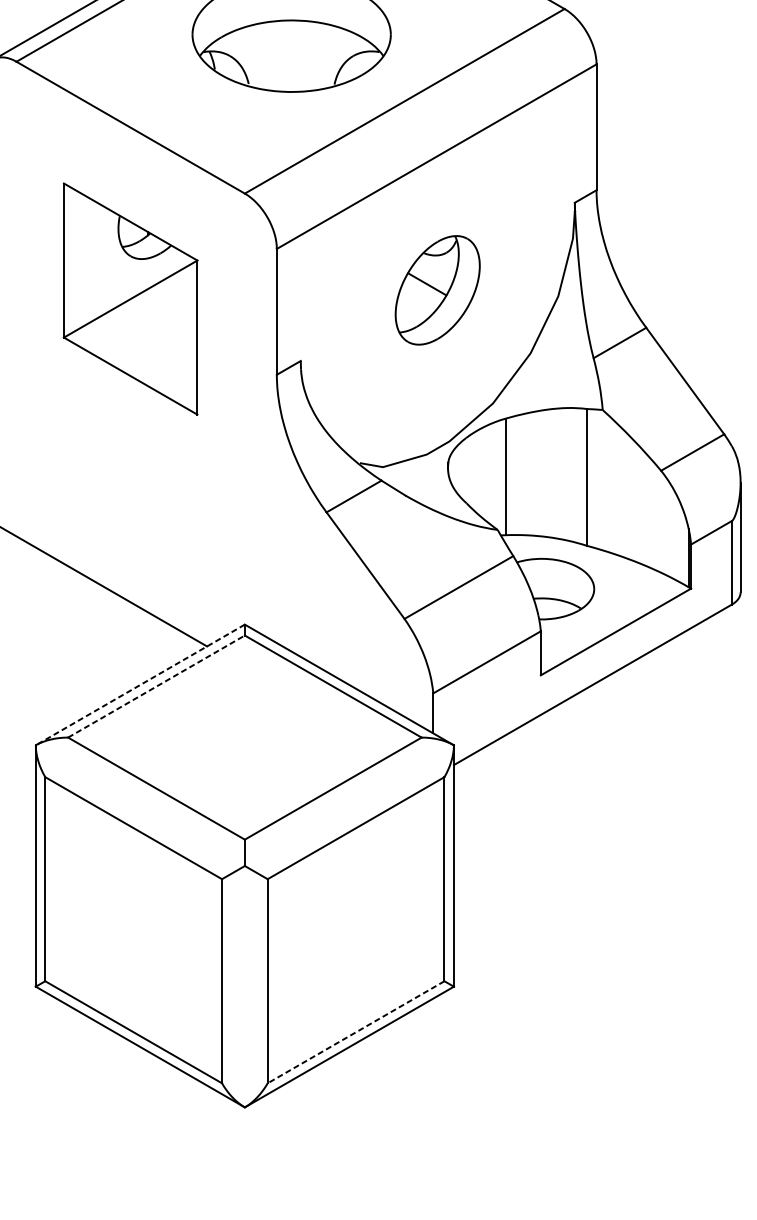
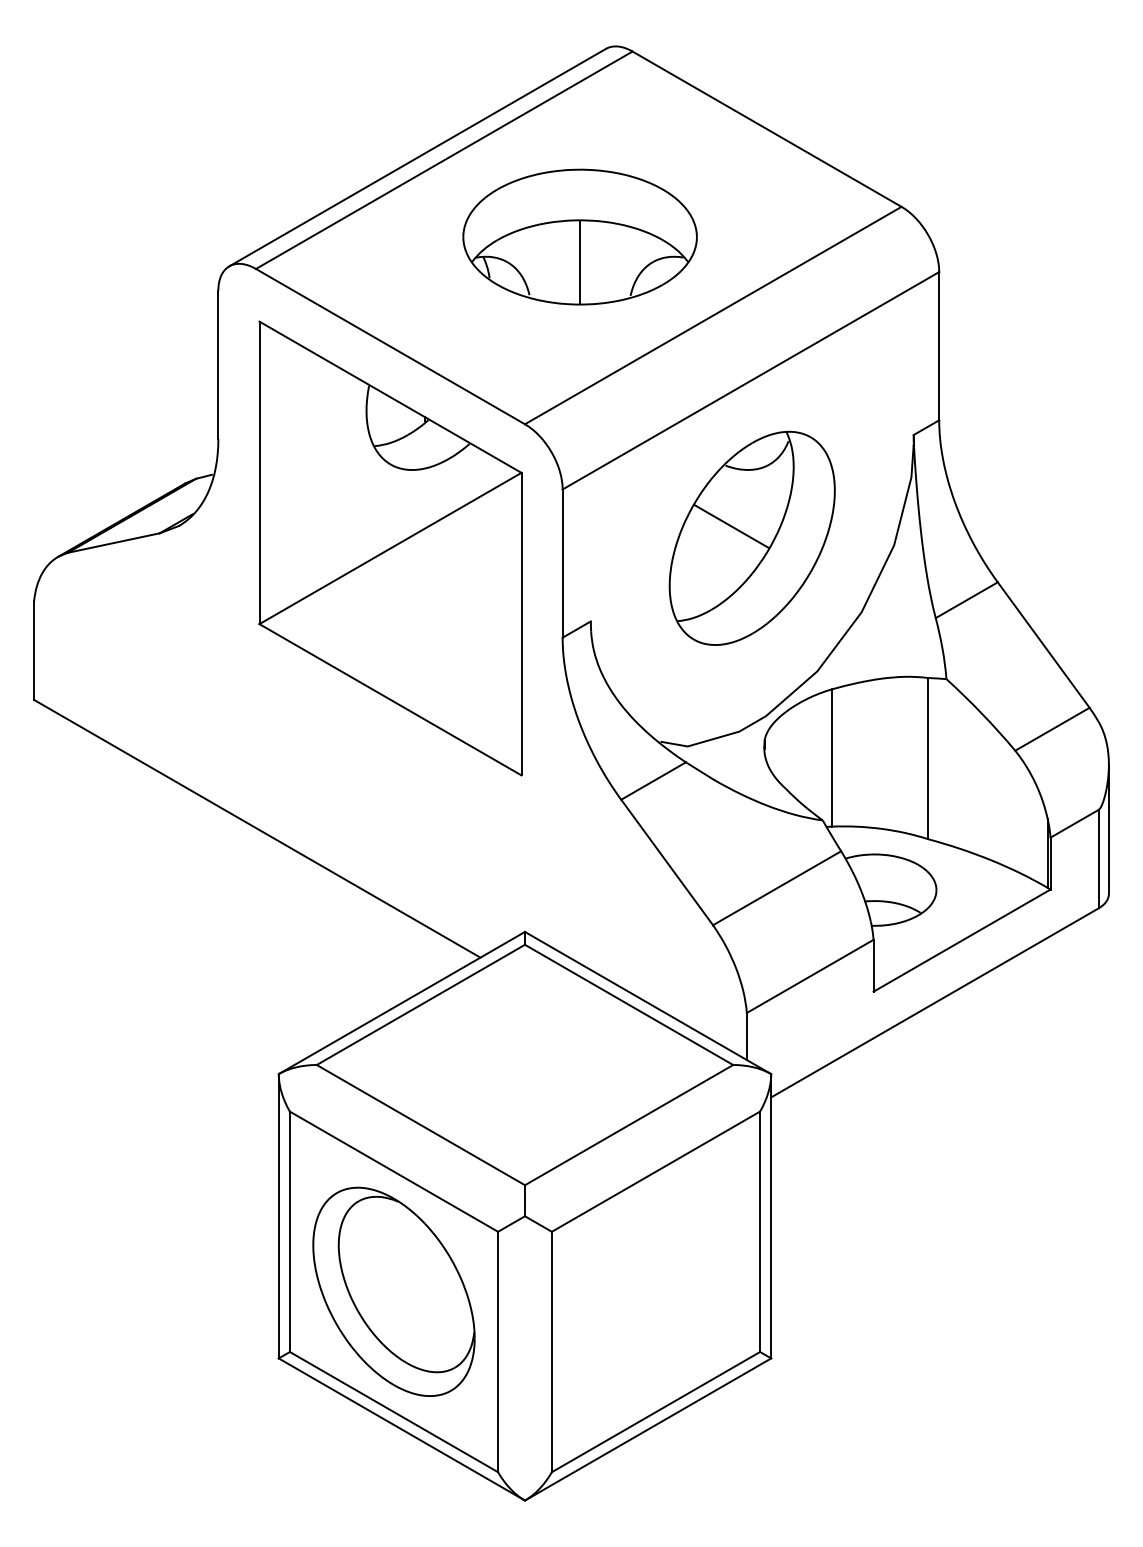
line: (292, 56) -> (580, 262), added
part: (437, 289) -> (751, 537), size x1.67
part: (130, 299) -> (390, 548), size x1.67
line: (140, 685) -> (401, 1003), dashed -> solid
line: (157, 686) -> (421, 1004), dashed -> solid
part: (133, 929) -> (393, 1291), added
line: (355, 1032) -> (655, 1412), dashed -> solid

